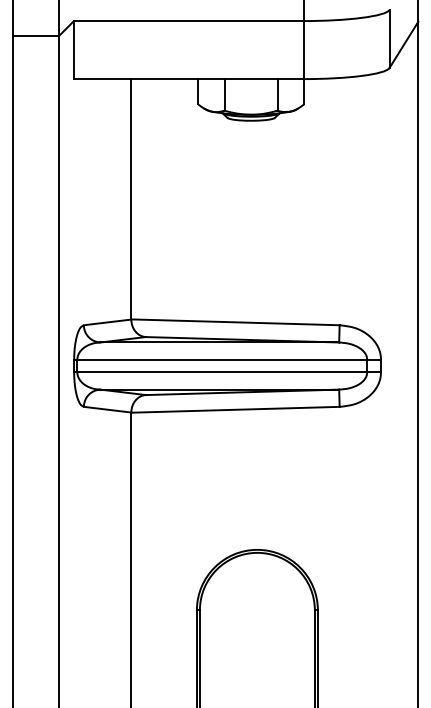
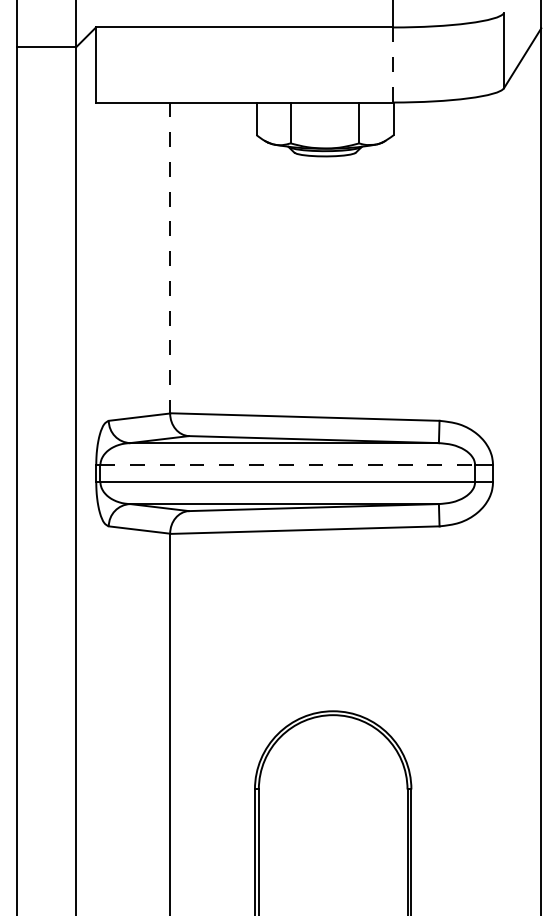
line: (303, 50) -> (392, 65), solid -> dashed
line: (131, 199) -> (170, 258), solid -> dashed
line: (222, 359) -> (288, 465), solid -> dashed

